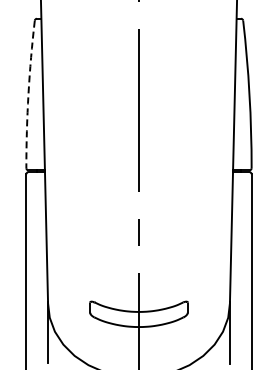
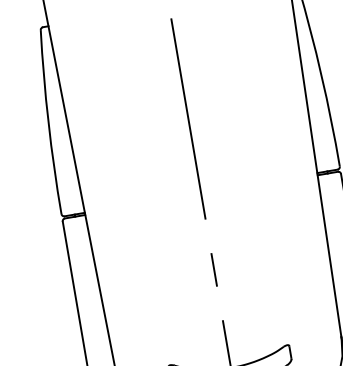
arc: (28, 94) -> (48, 122), dashed -> solid

